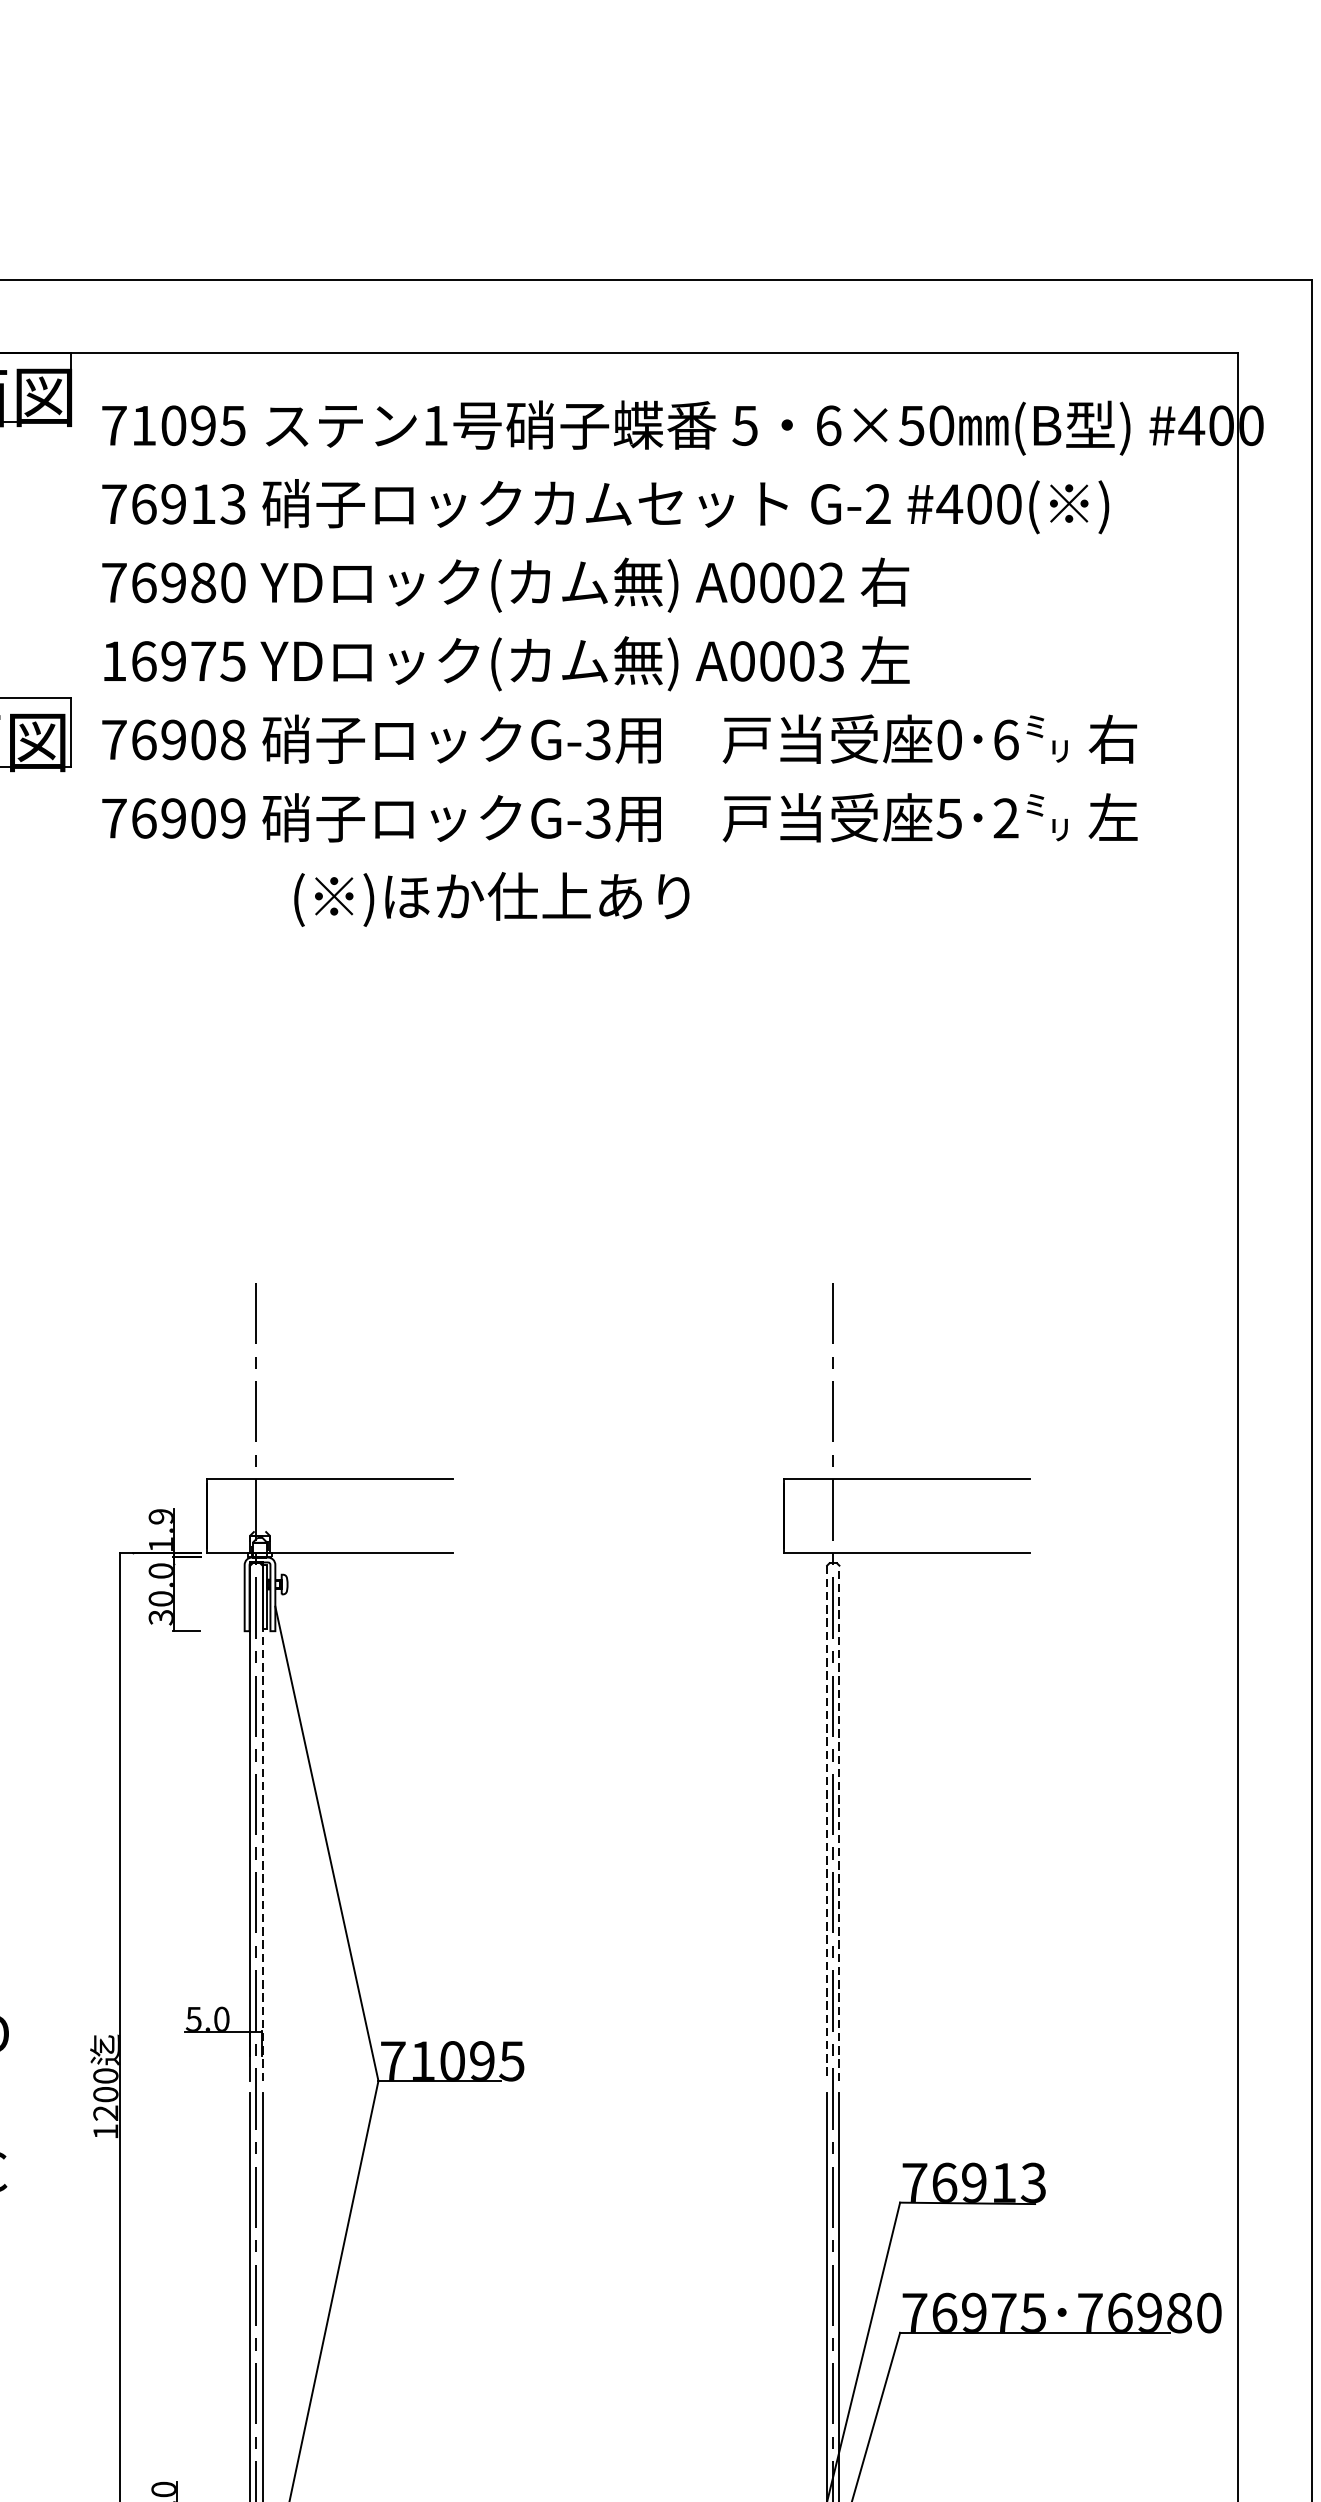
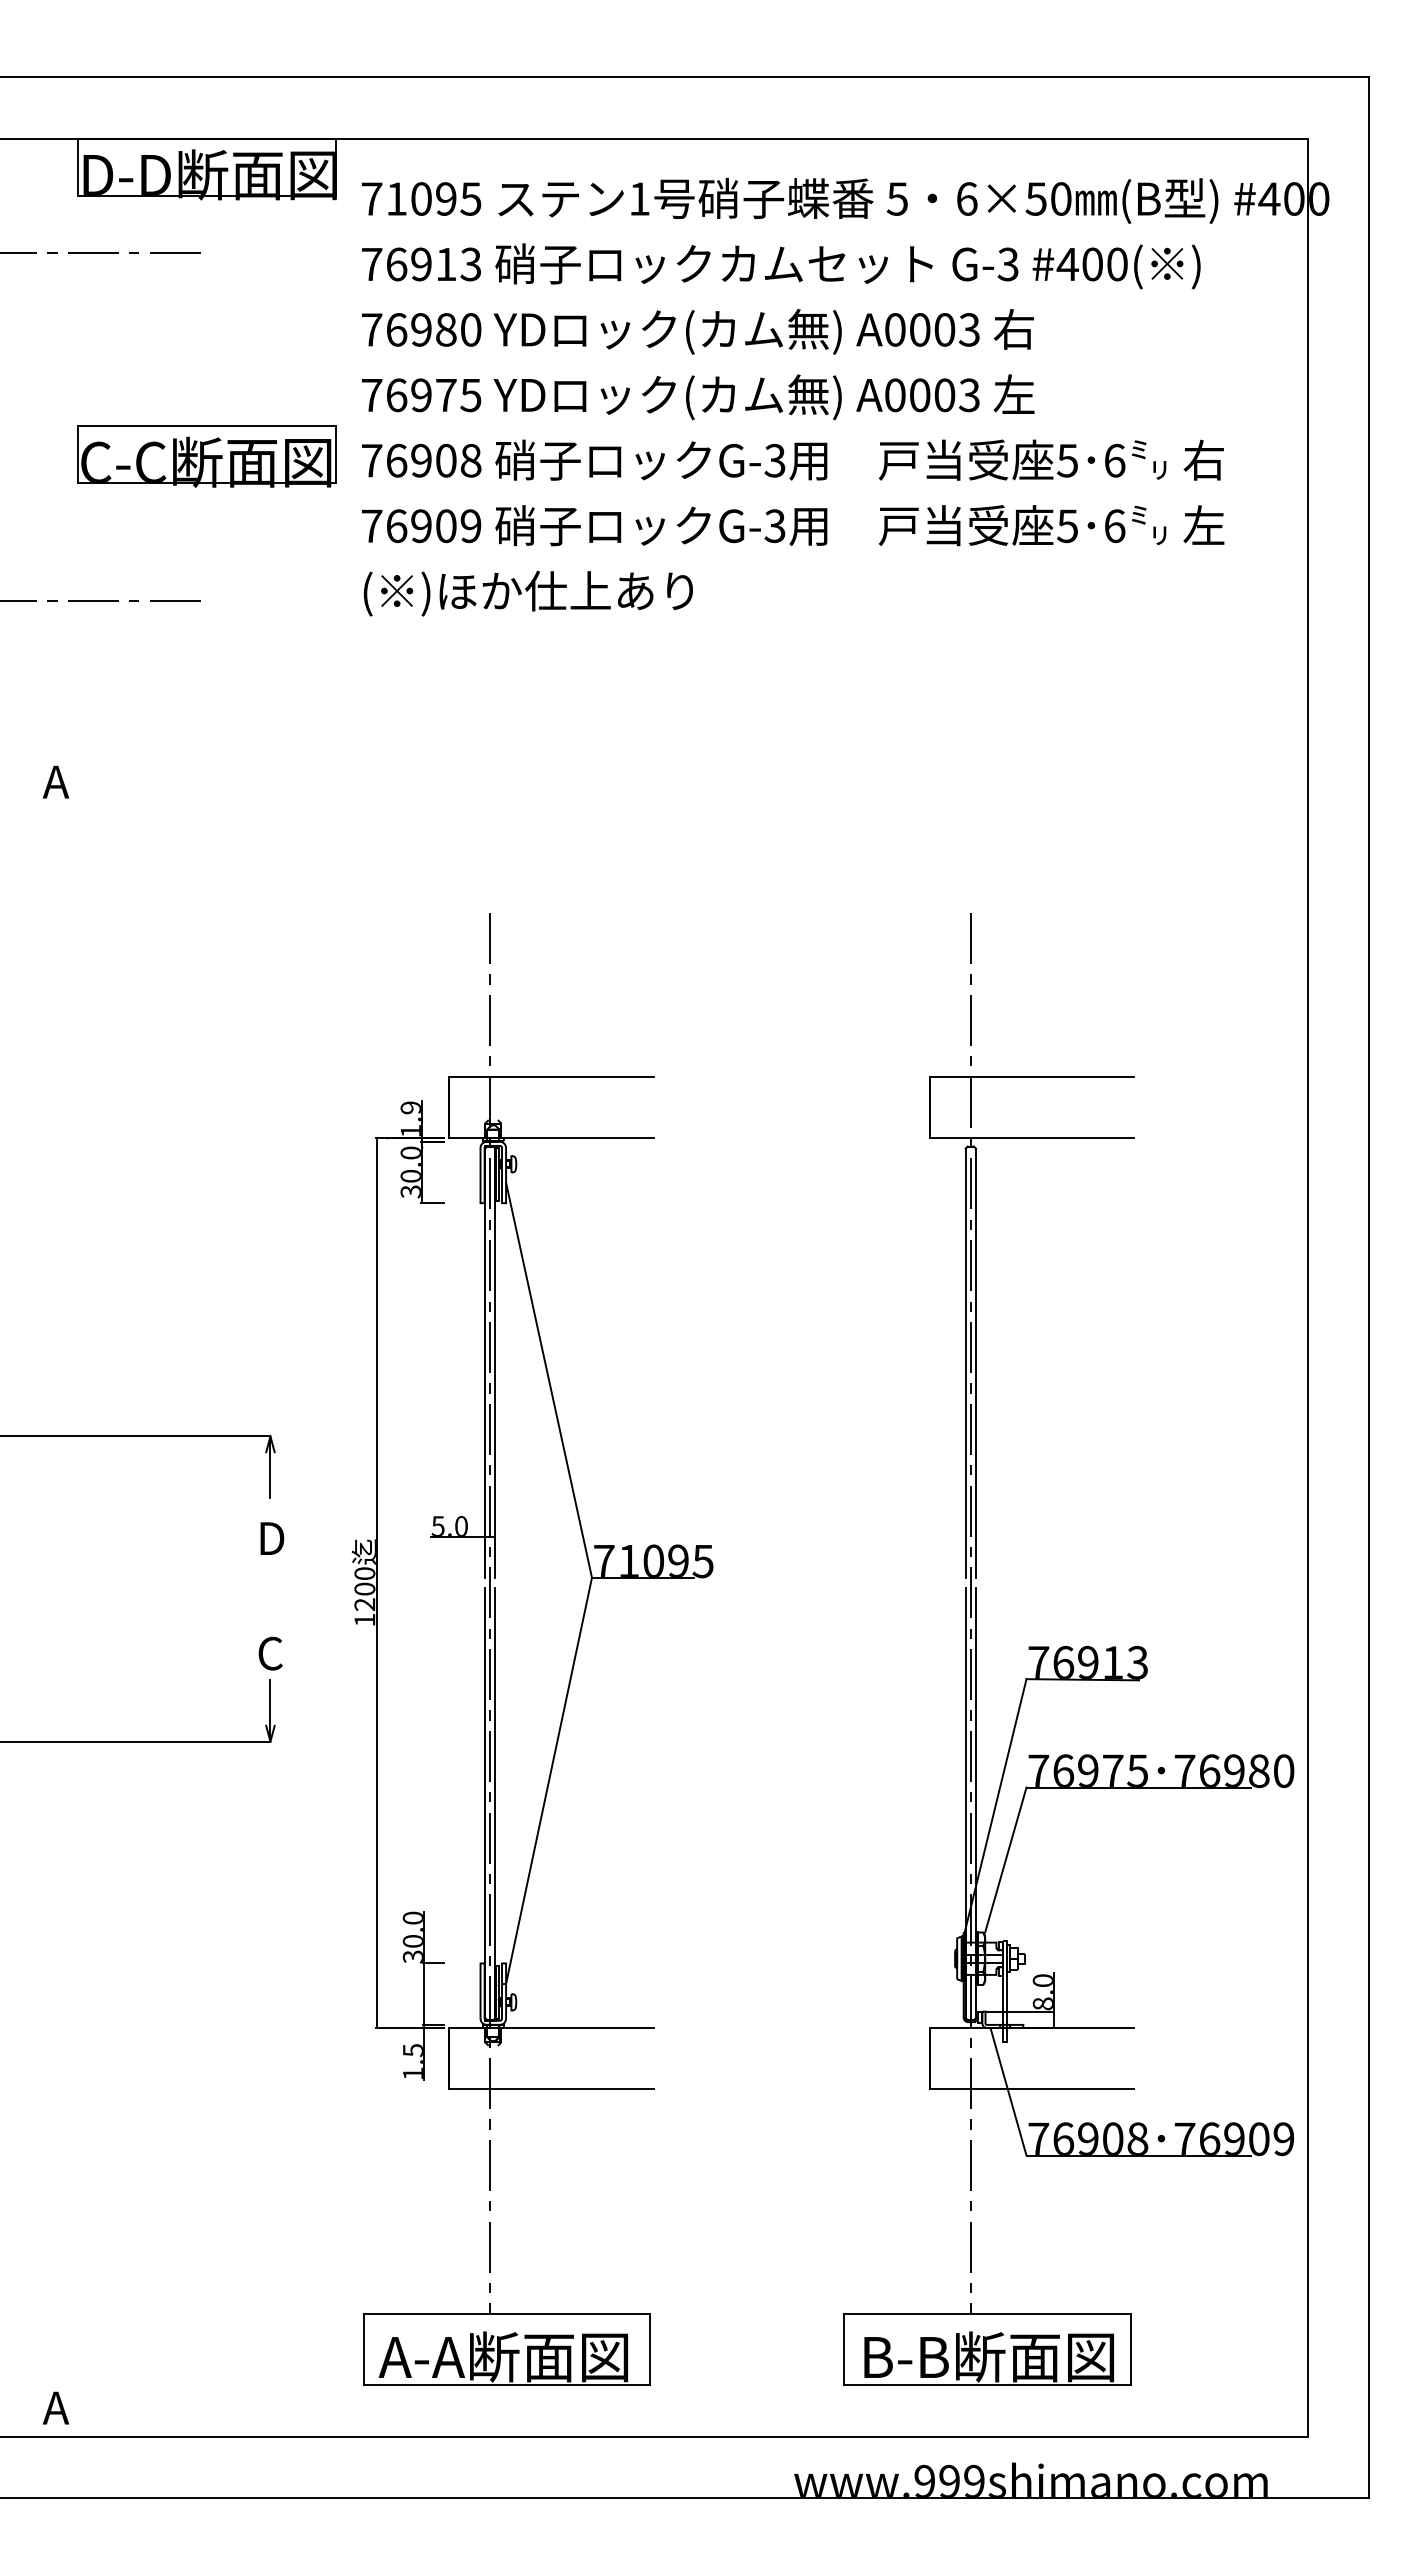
text: (877, 504) -> (1007, 264), G-2 -> G-3
text: (830, 582) -> (968, 329), A0002 -> A0003
text: (114, 661) -> (372, 395), 16975 -> 76975
text: (949, 739) -> (1067, 460), 0 -> 5
text: (1005, 818) -> (1114, 526), 2 -> 6
text: (490, 899) -> (527, 593), moved
line: (262, 1823) -> (495, 1363), dashed -> solid
line: (826, 1823) -> (965, 1363), dashed -> solid
line: (838, 1823) -> (975, 1363), dashed -> solid

